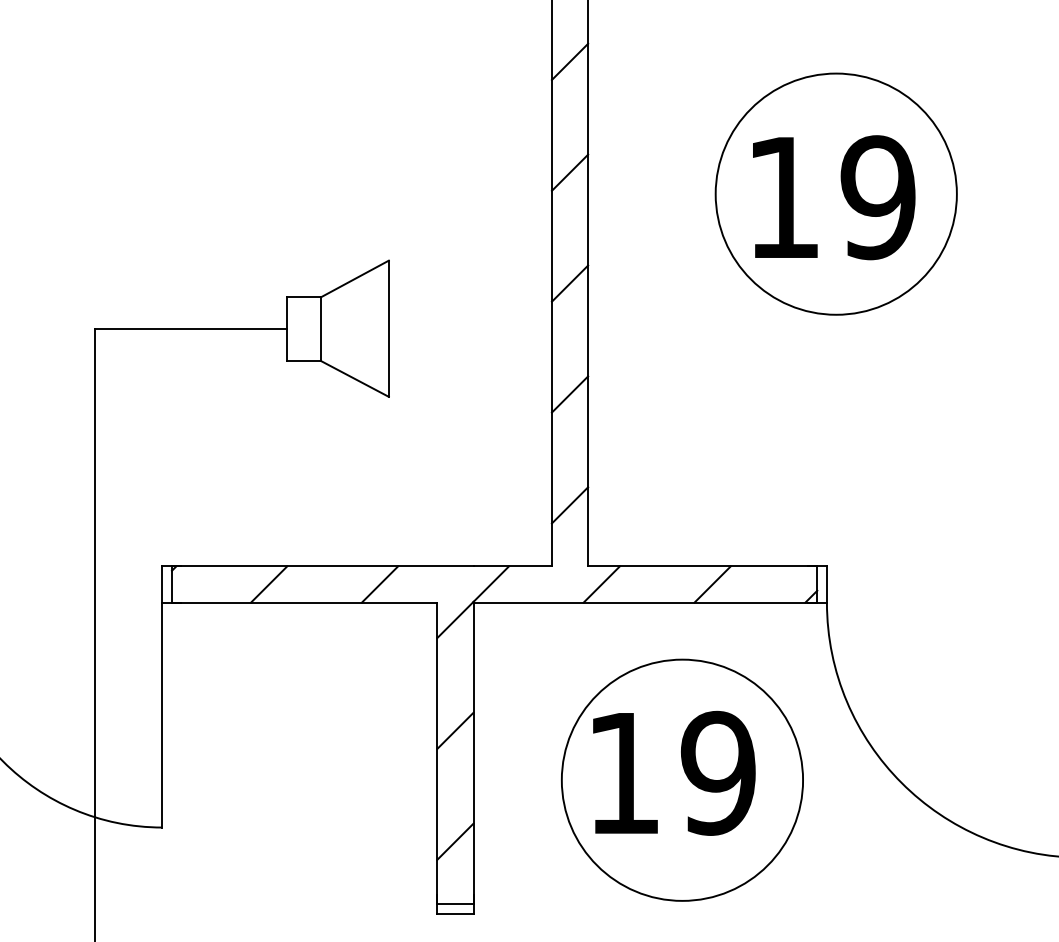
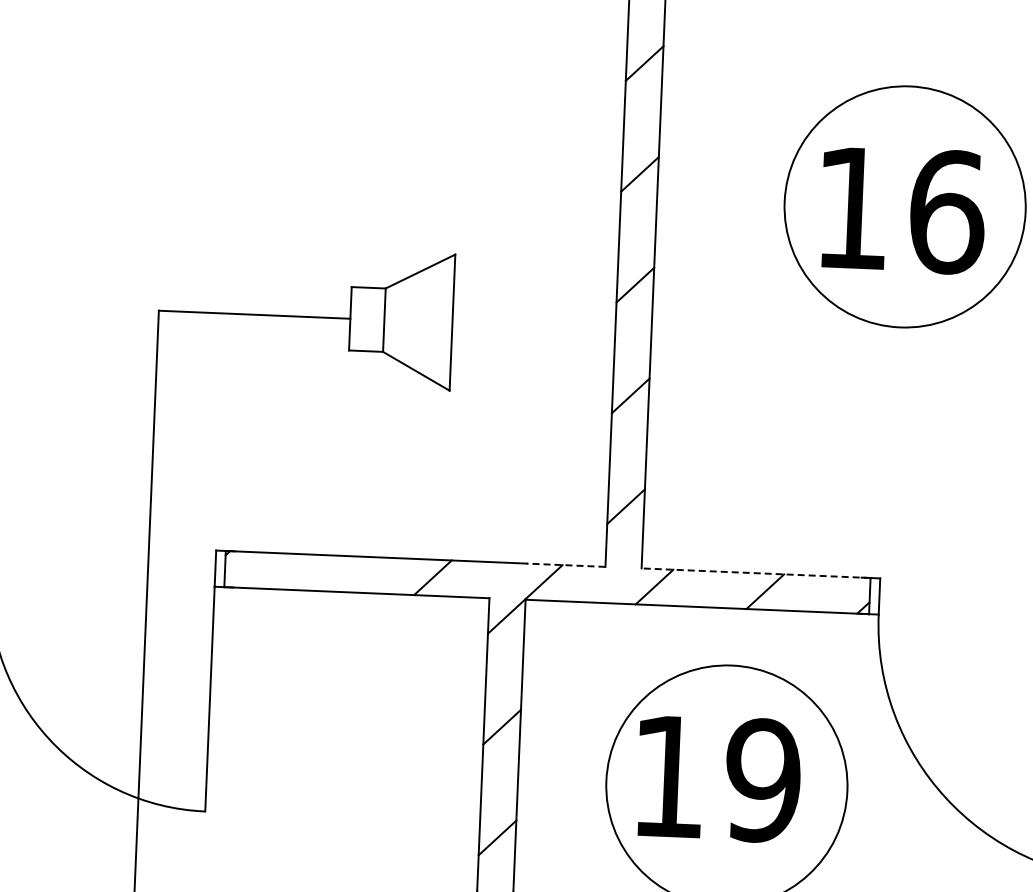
text: (878, 197) -> (947, 212), 19 -> 16
line: (512, 566) -> (566, 565), solid -> dashed
line: (702, 566) -> (755, 573), solid -> dashed
line: (269, 584) -> (322, 573), removed

